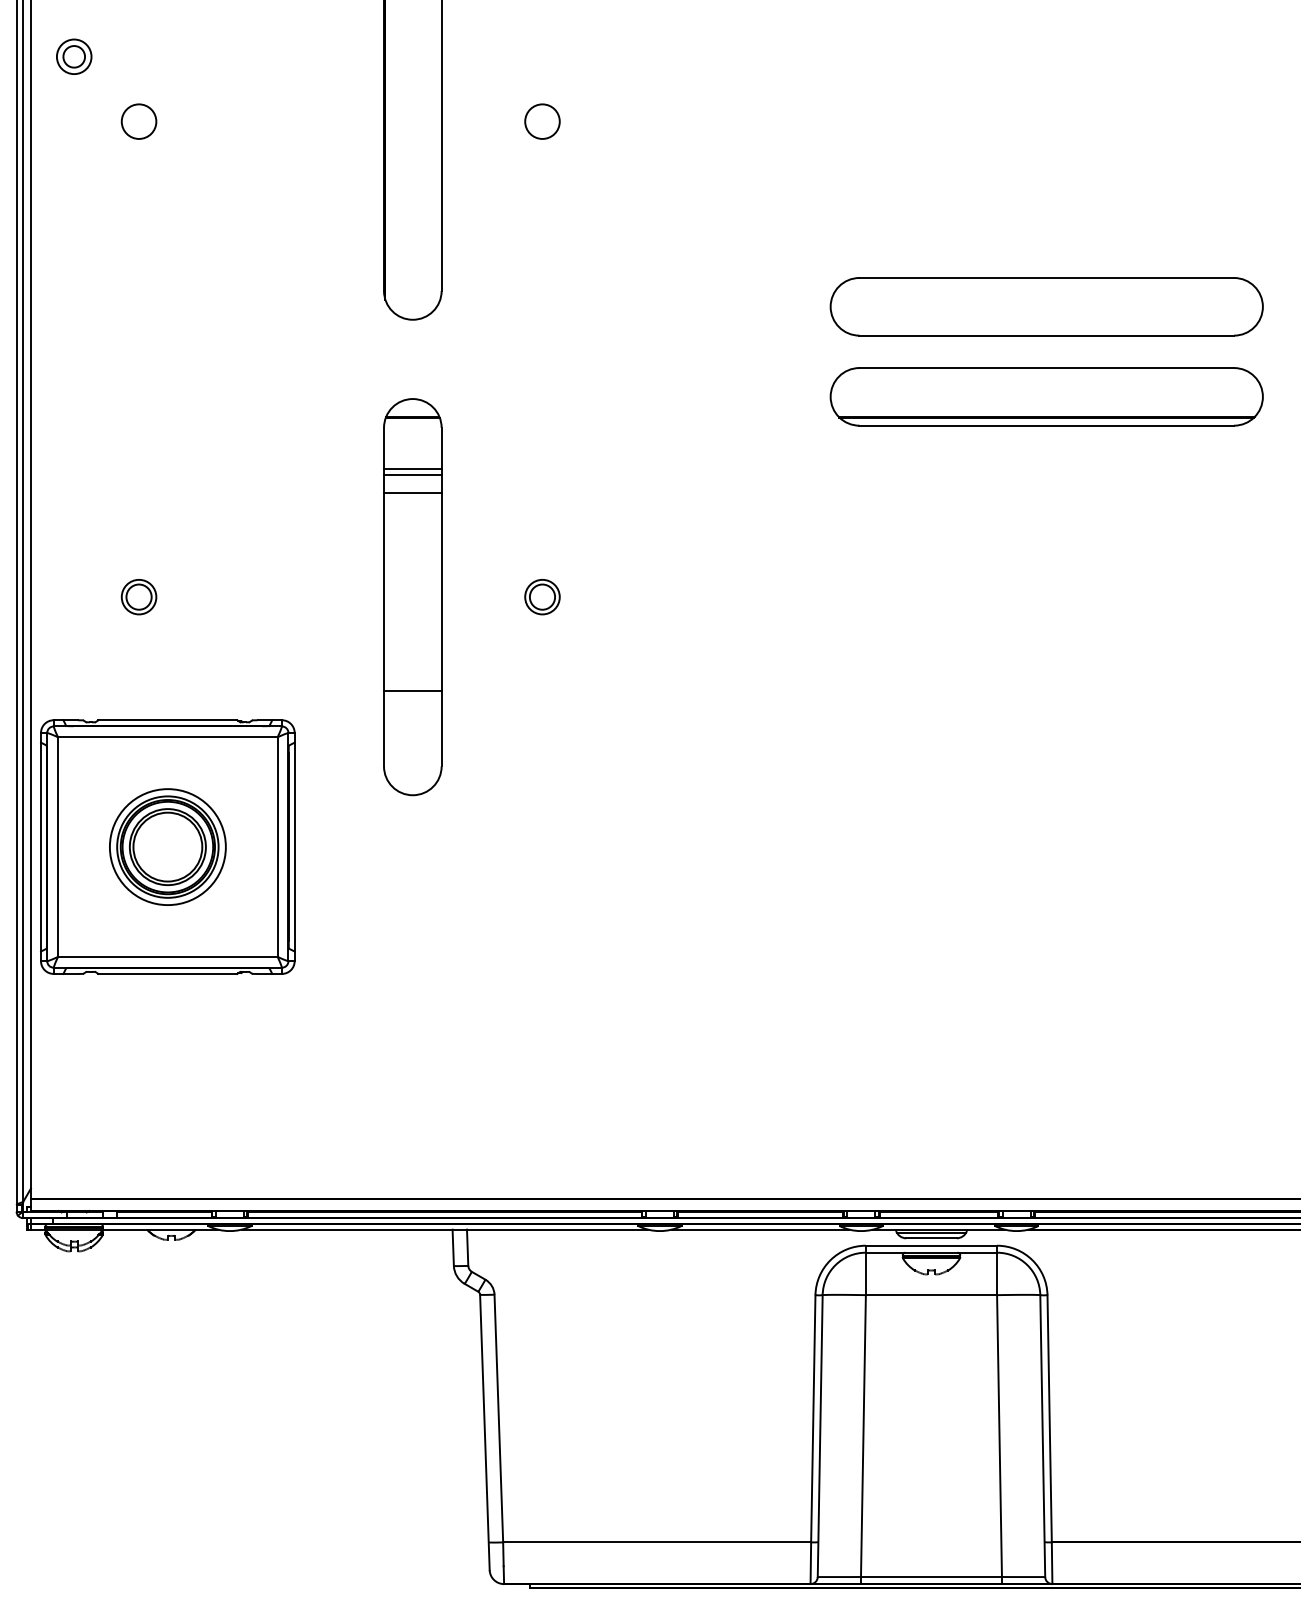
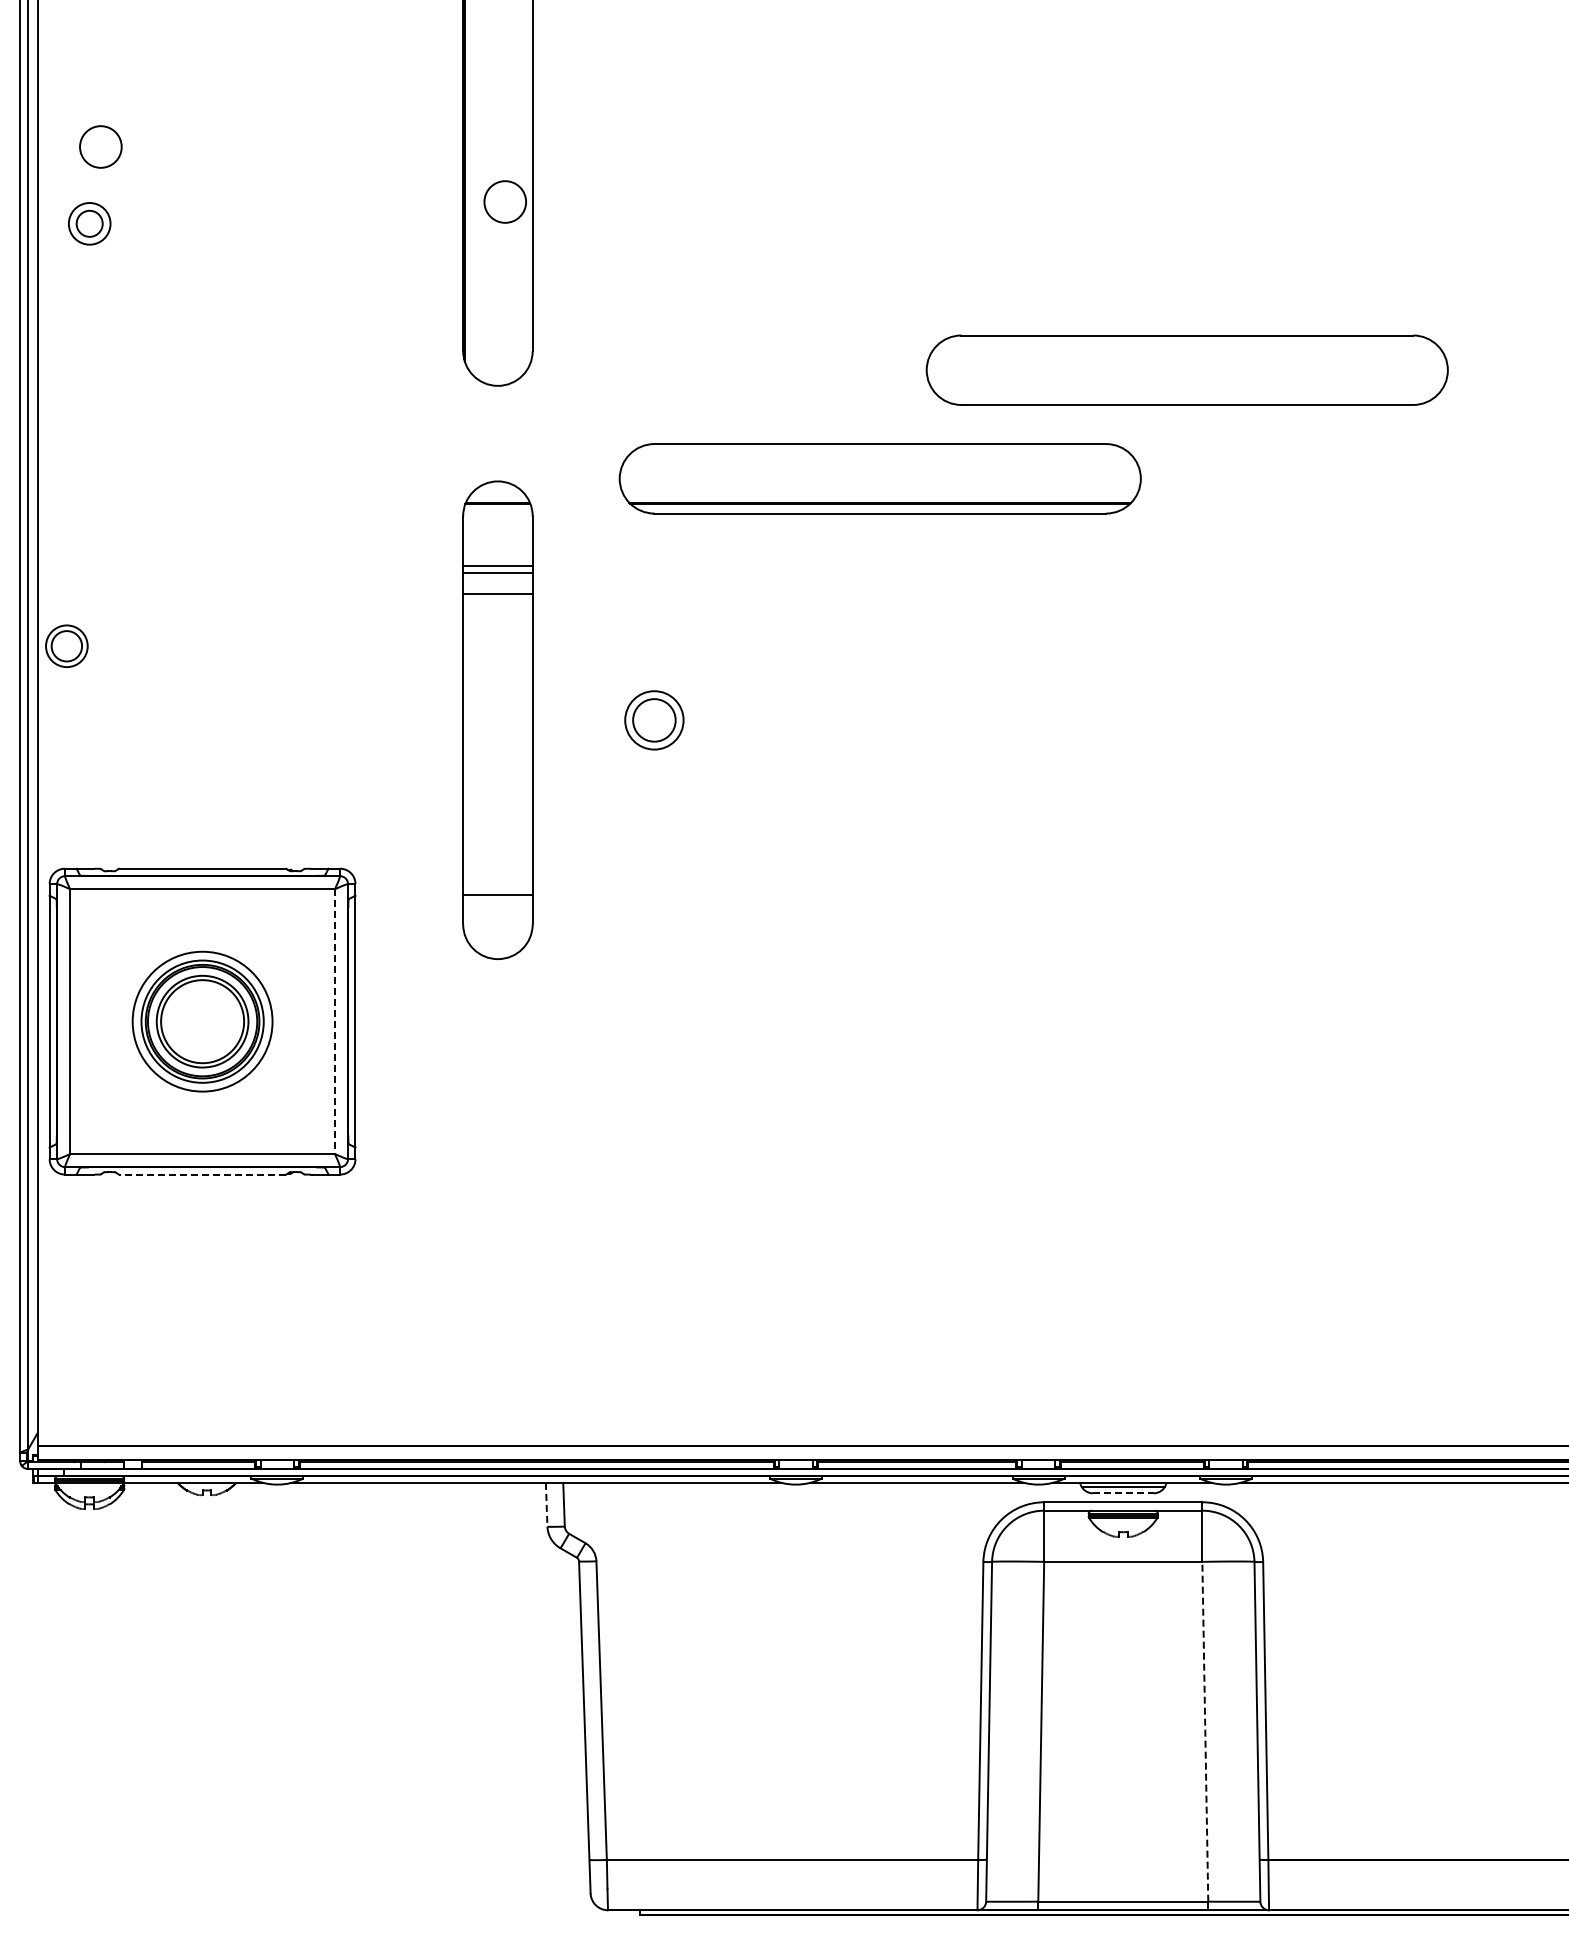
part: (74, 56) -> (89, 223), moved
circle: (138, 121) -> (100, 146), moved
circle: (541, 121) -> (504, 201), moved
part: (1046, 306) -> (1186, 369), moved
part: (1046, 396) -> (879, 478), moved
part: (138, 596) -> (66, 645), moved
part: (541, 596) -> (653, 719), size x1.4
line: (412, 691) -> (497, 895), moved
line: (277, 847) -> (334, 1022), solid -> dashed
line: (167, 973) -> (202, 1174), solid -> dashed
line: (931, 1238) -> (1123, 1493), solid -> dashed
line: (453, 1247) -> (546, 1504), solid -> dashed
line: (999, 1435) -> (1205, 1731), solid -> dashed

